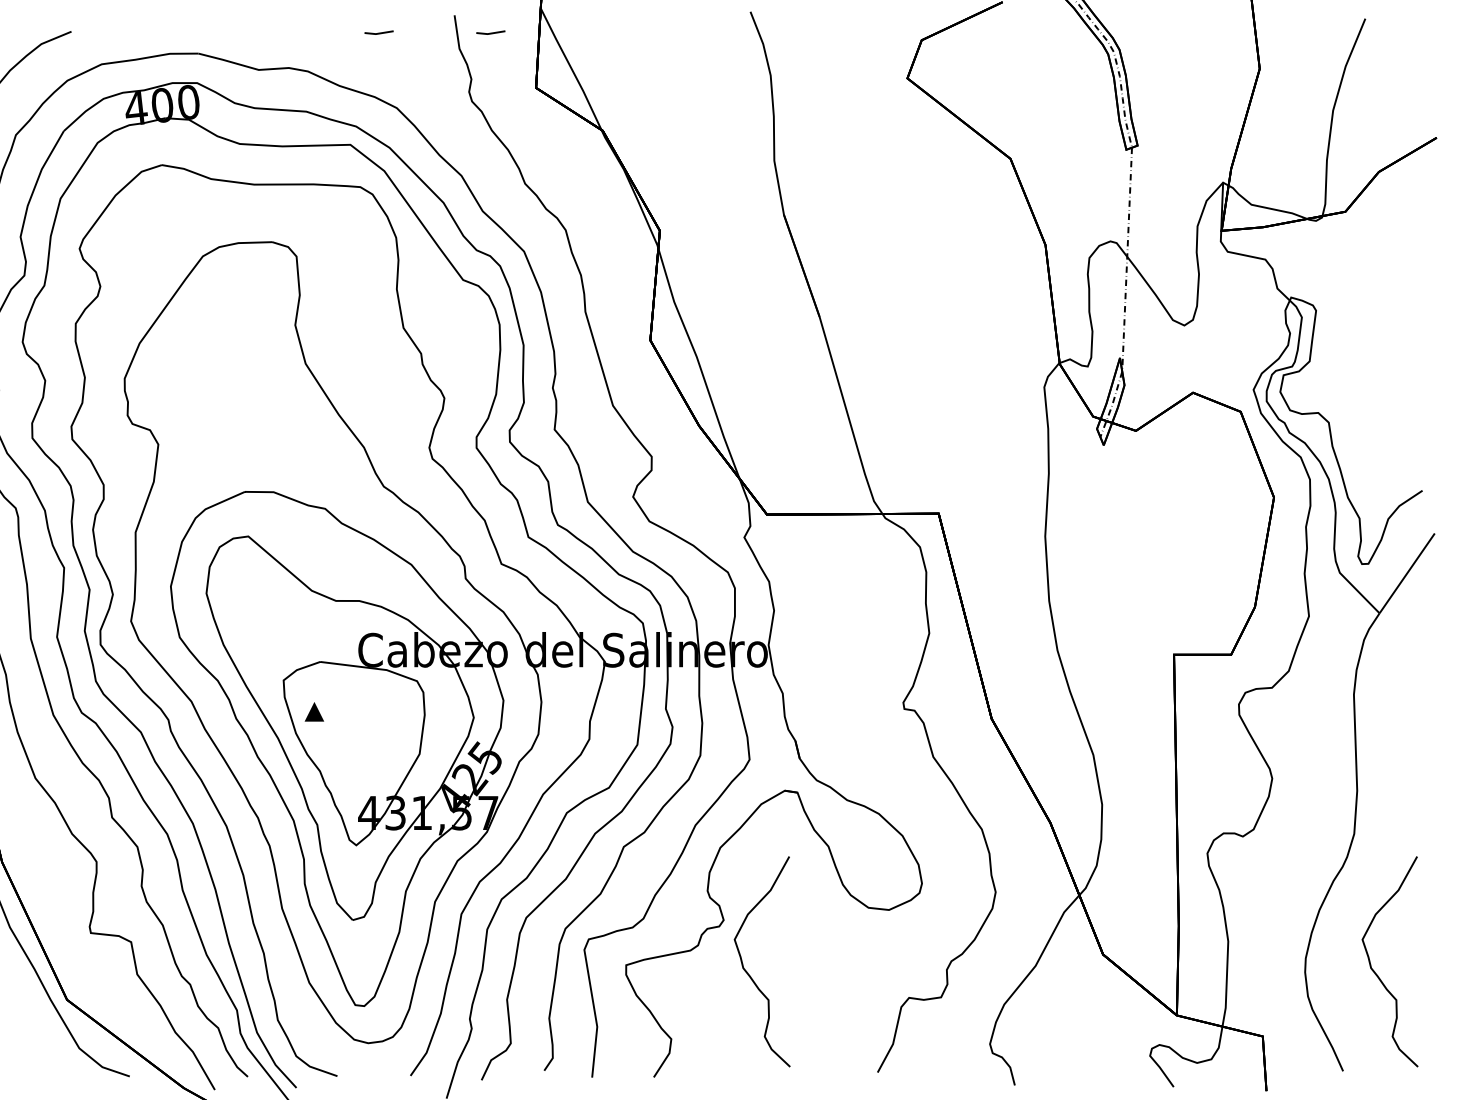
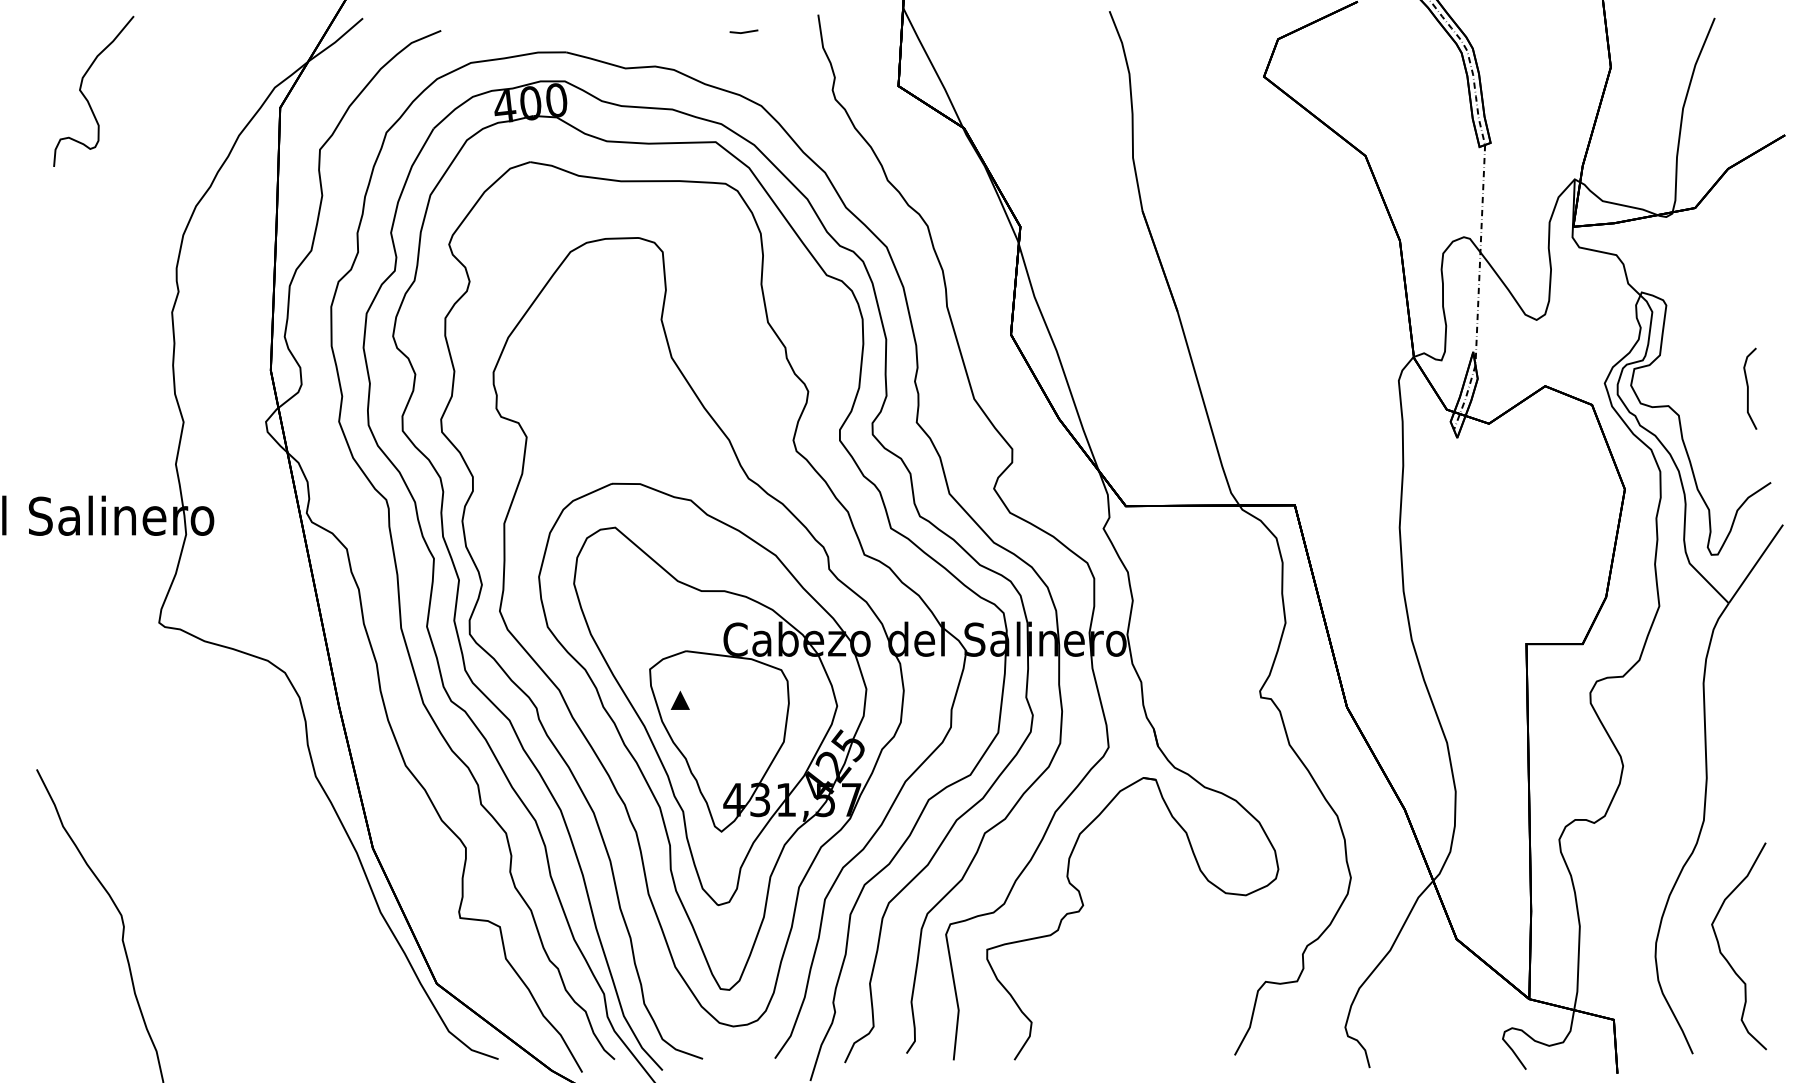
line: (490, 32) -> (853, 31), removed
curve: (1399, 395) -> (1748, 388), added
curve: (747, 971) -> (1106, 955), removed

